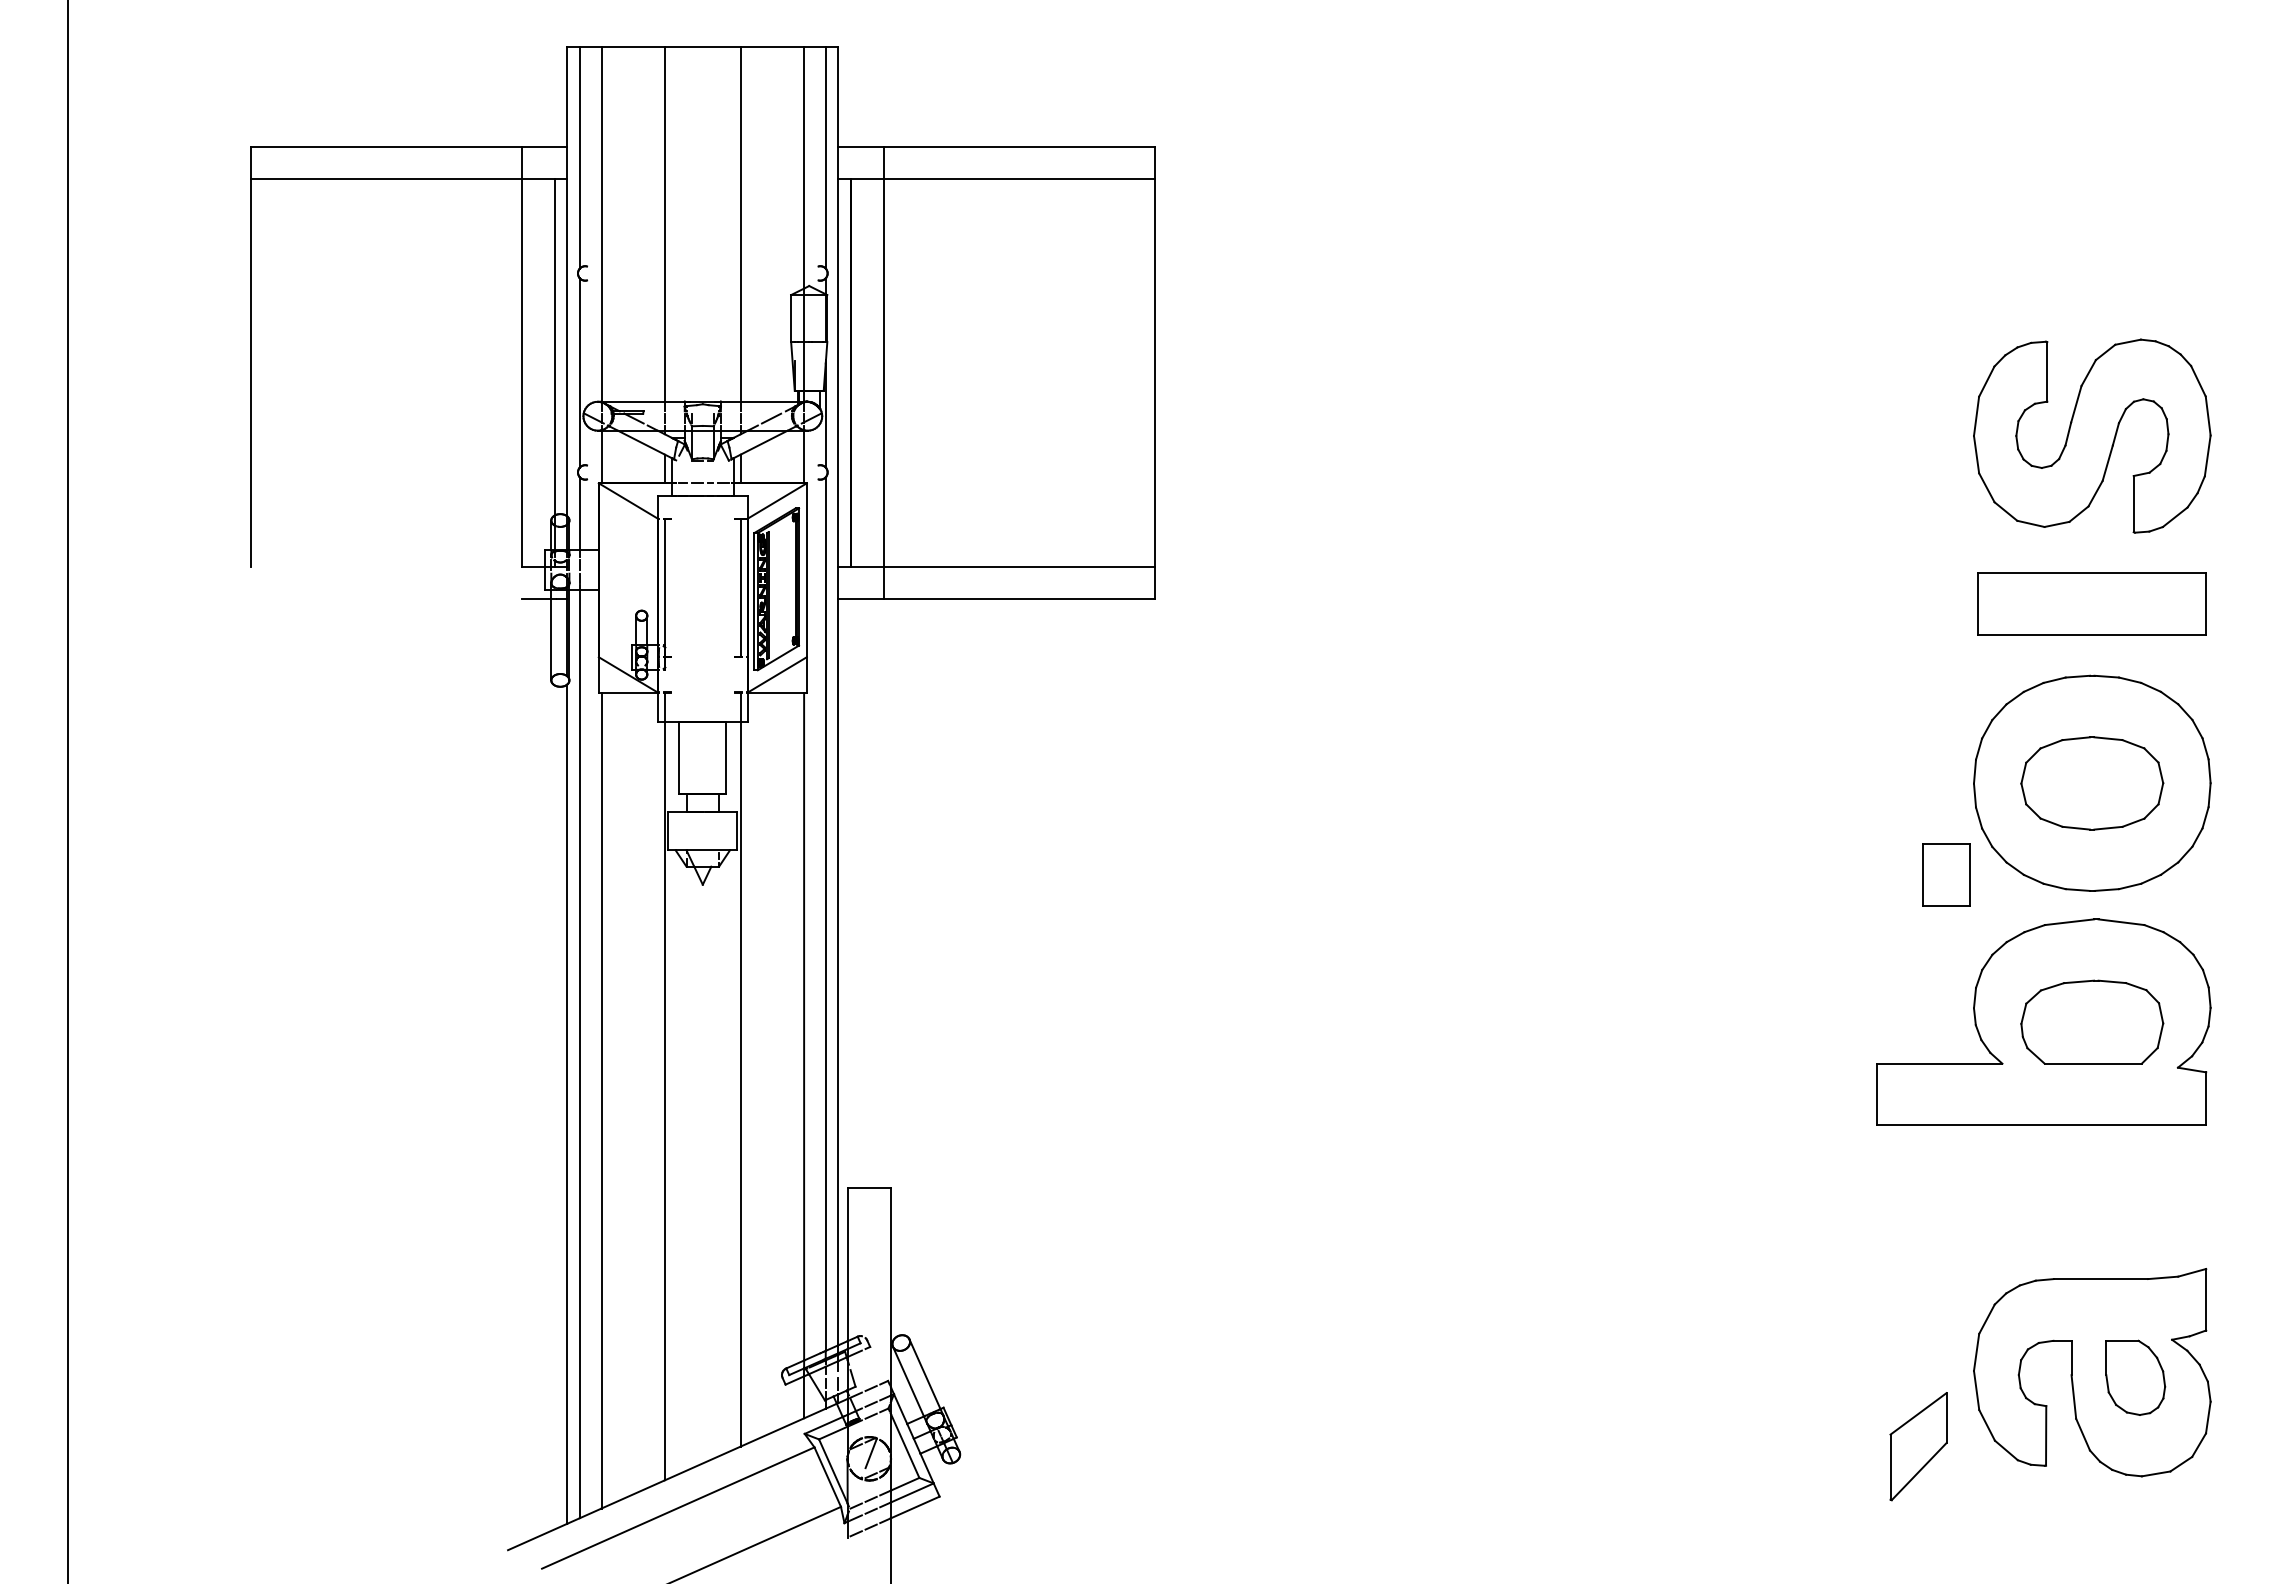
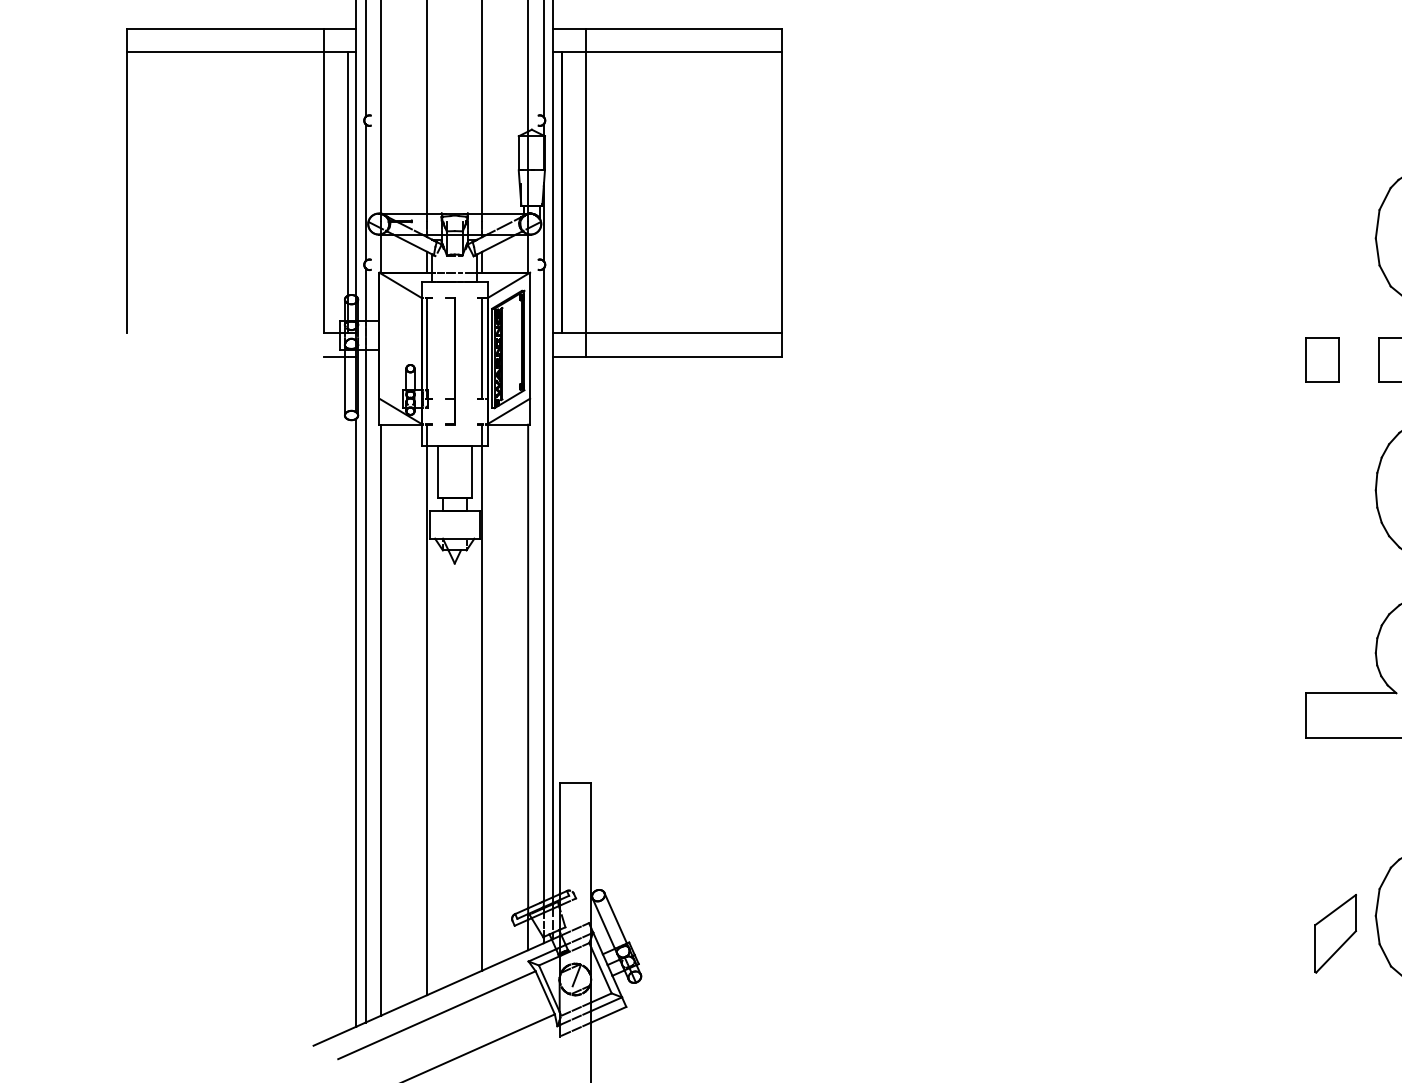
part: (696, 605) -> (450, 361), added
part: (1946, 874) -> (1322, 359), moved
part: (1918, 1446) -> (1335, 933), moved

